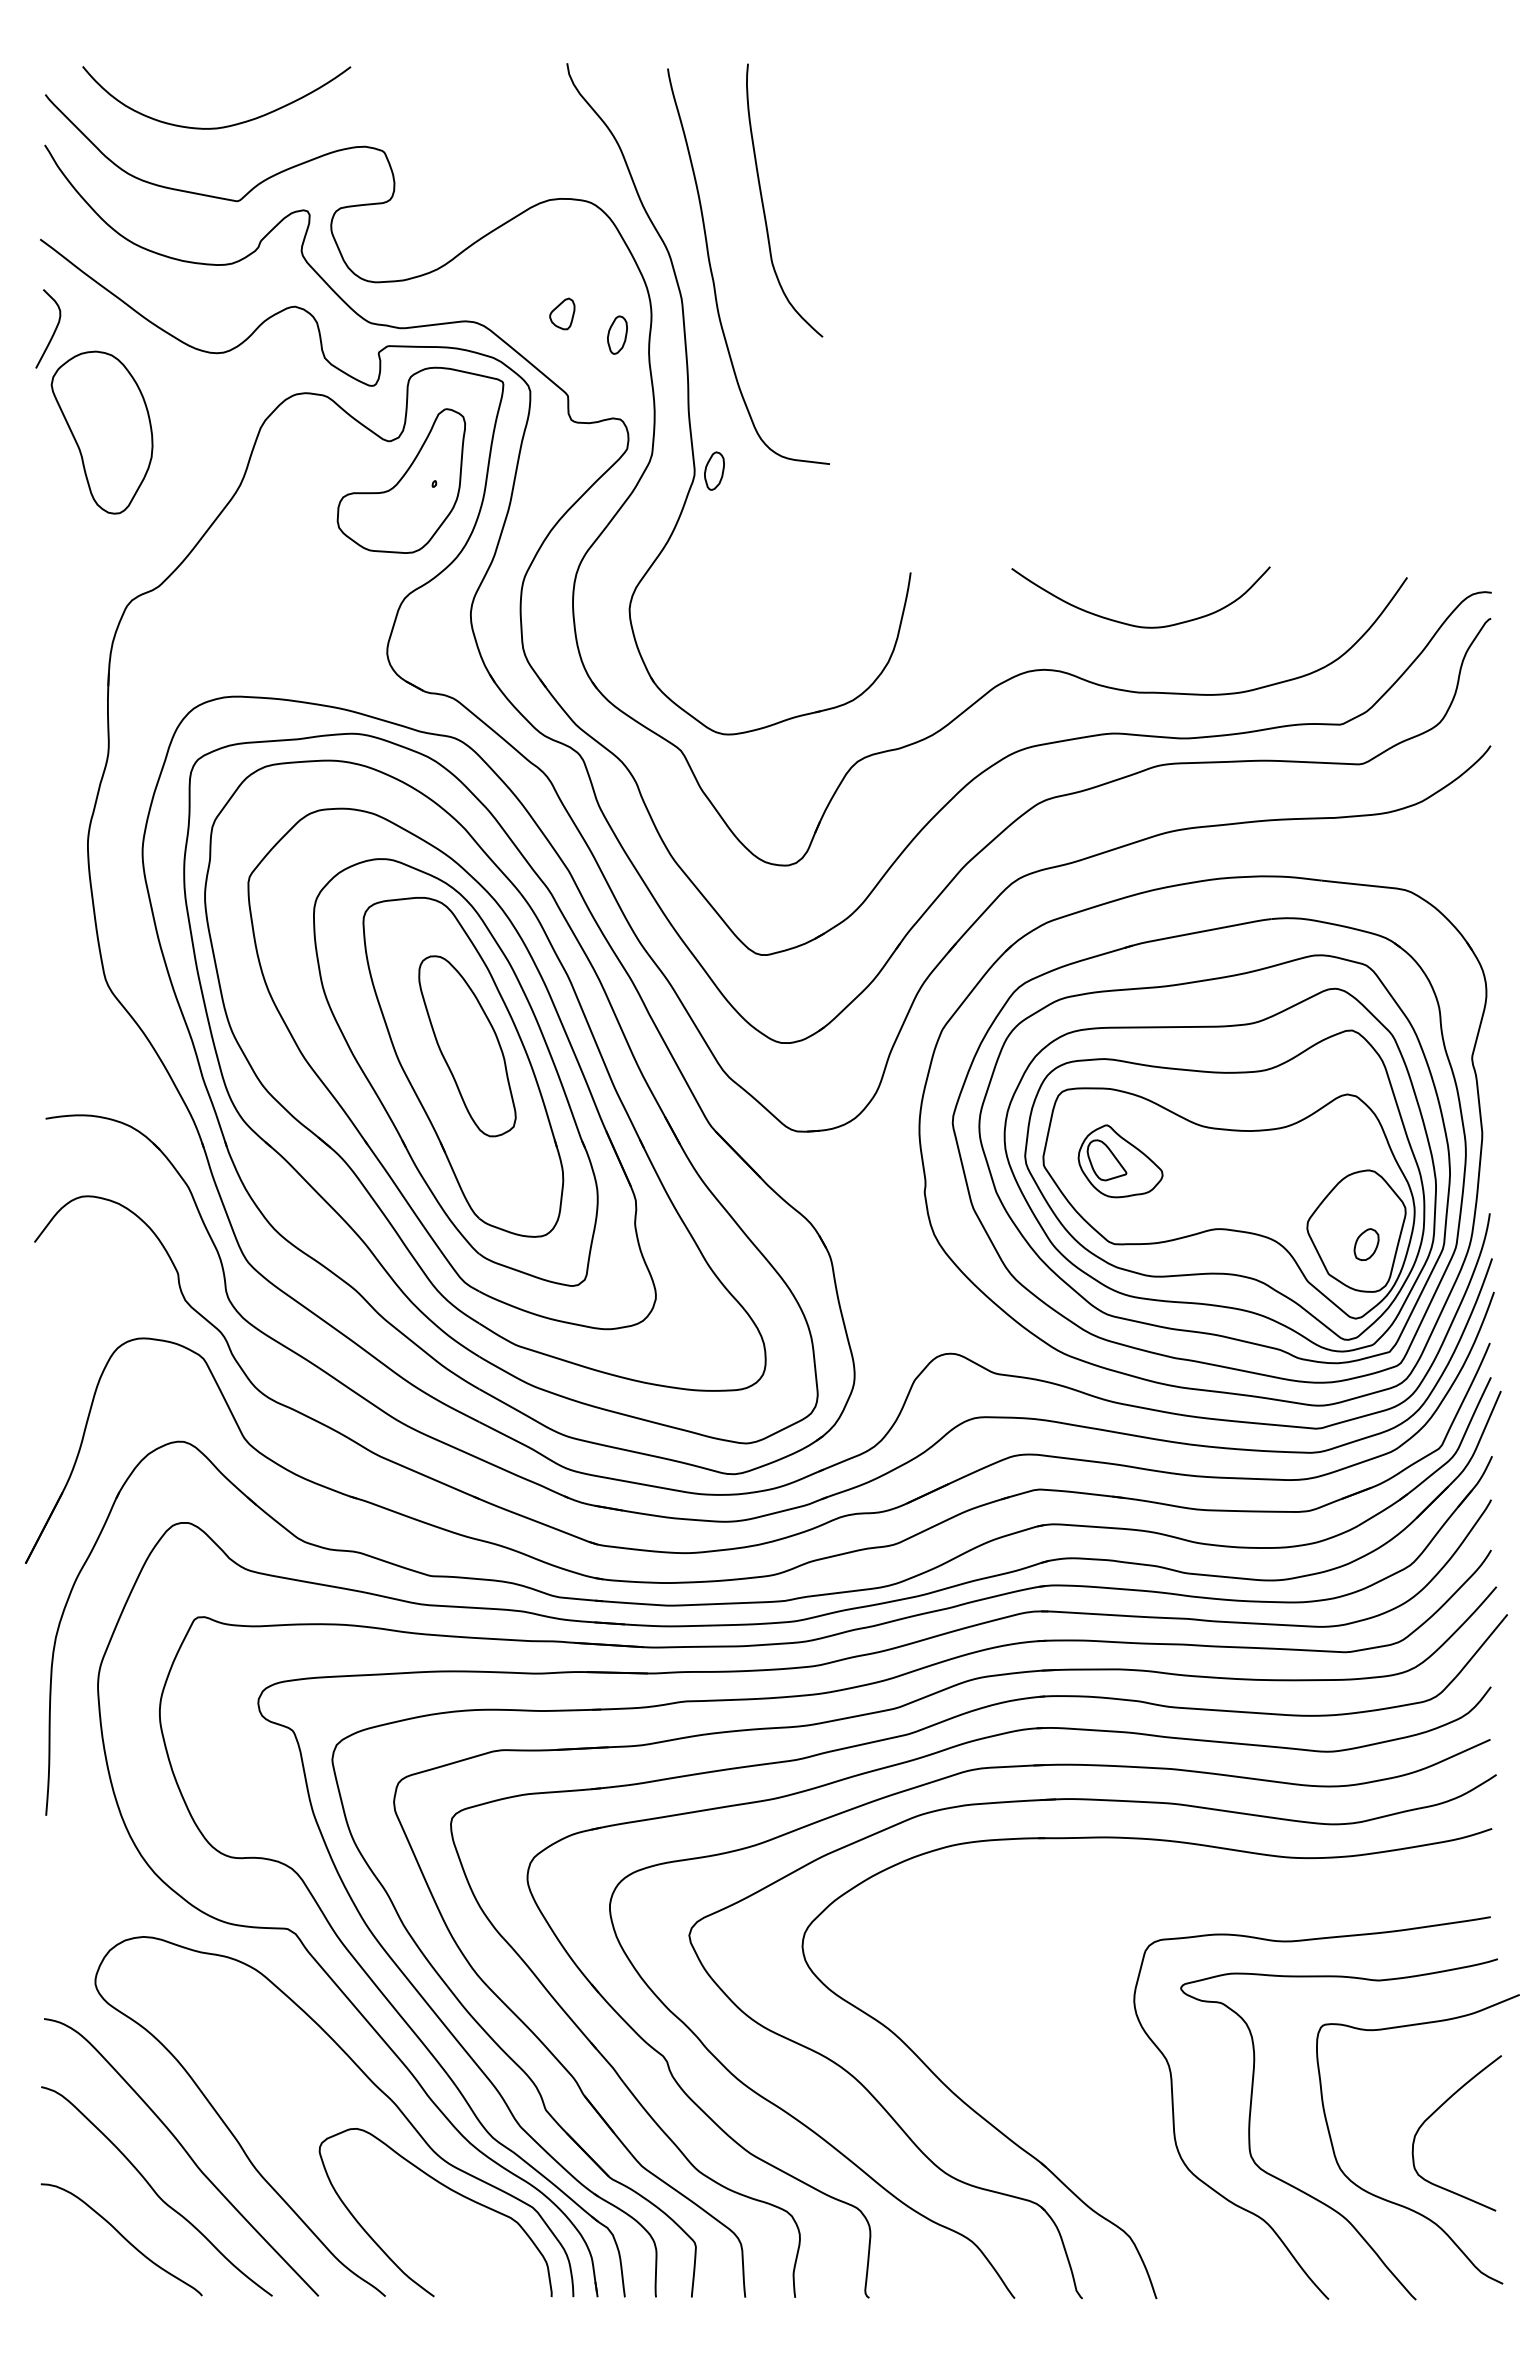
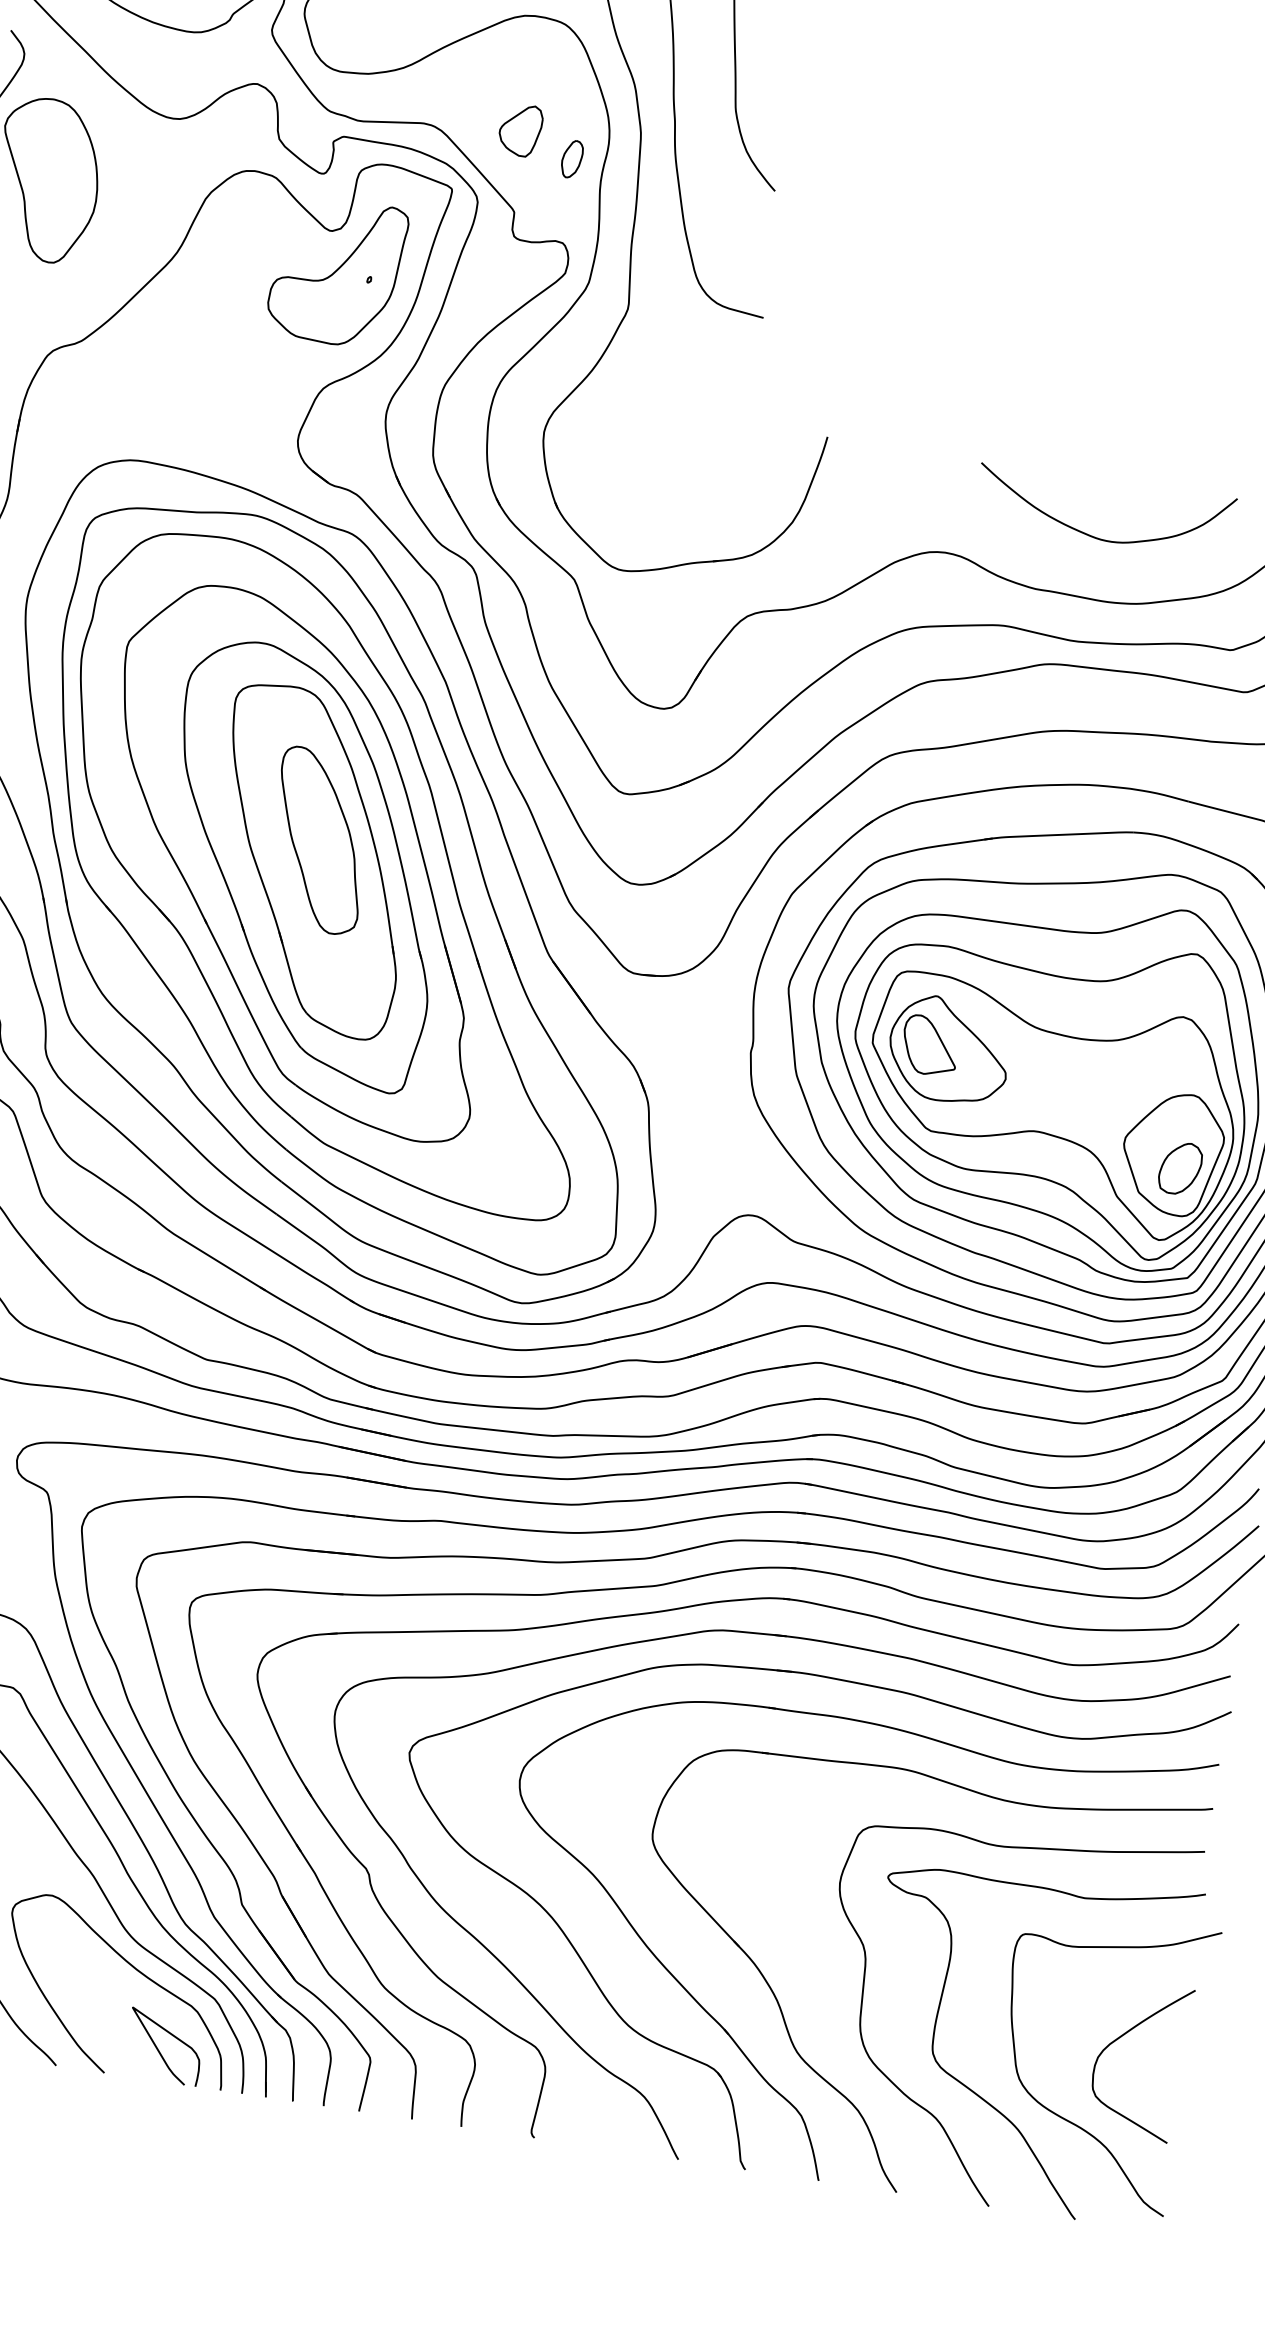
part: (562, 313) -> (520, 129), size x1.67
part: (714, 470) -> (648, 307), removed
curve: (1133, 624) -> (1093, 535), moved
part: (1120, 1161) -> (949, 1050), size x1.43
part: (1366, 1244) -> (1180, 1168), size x1.67
part: (1099, 2143) -> (784, 2018), added
curve: (485, 2266) -> (159, 2050), added

